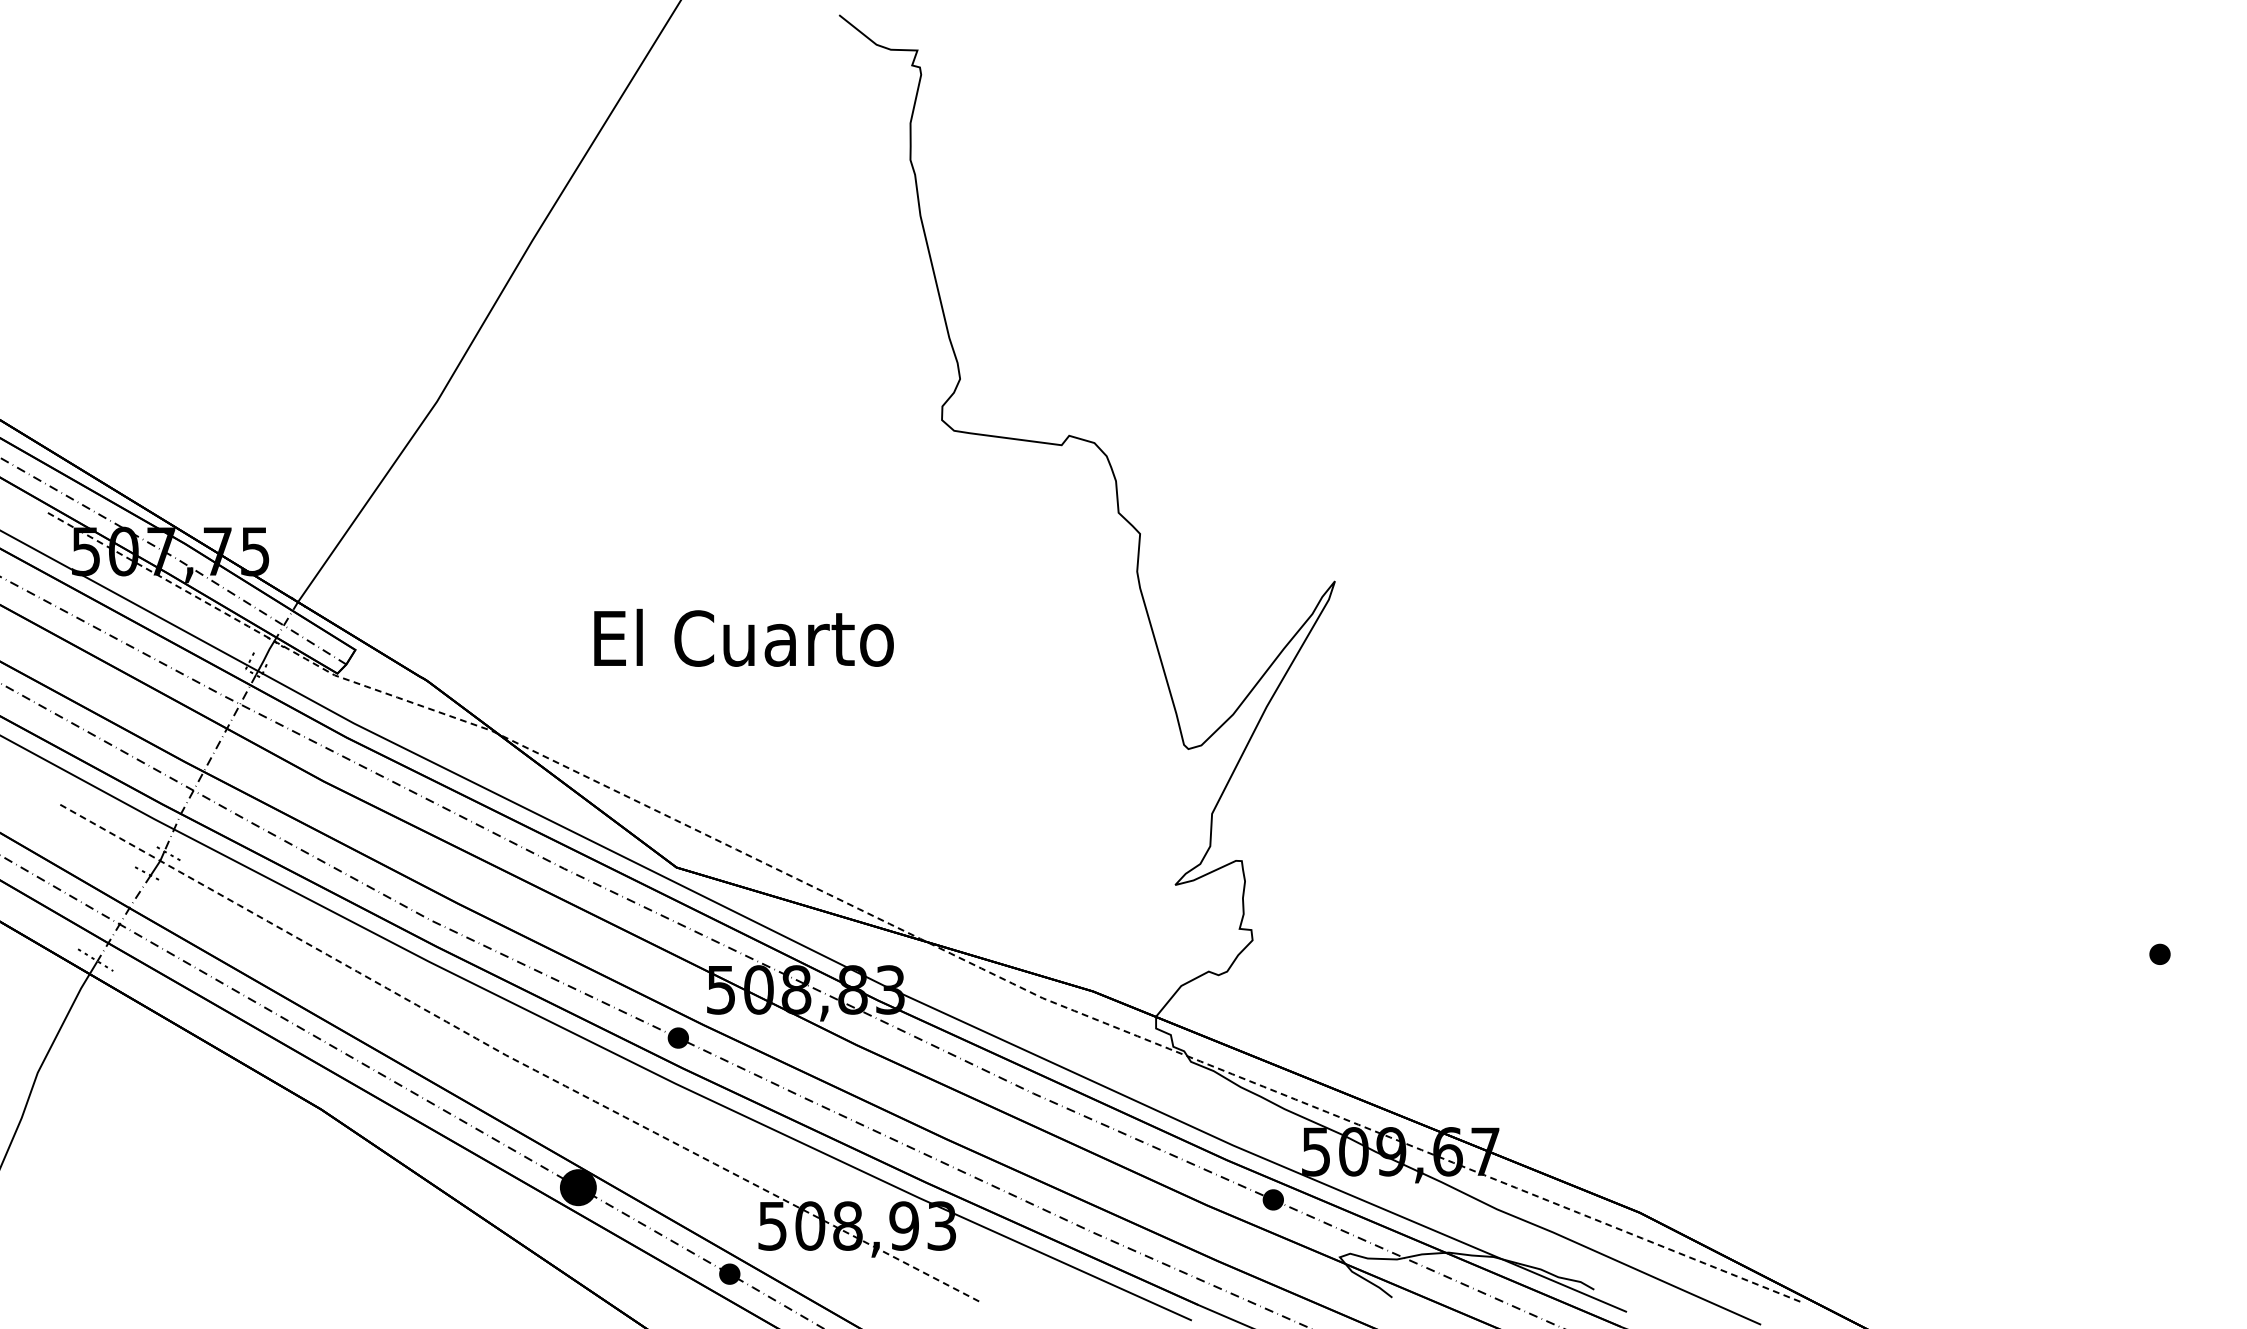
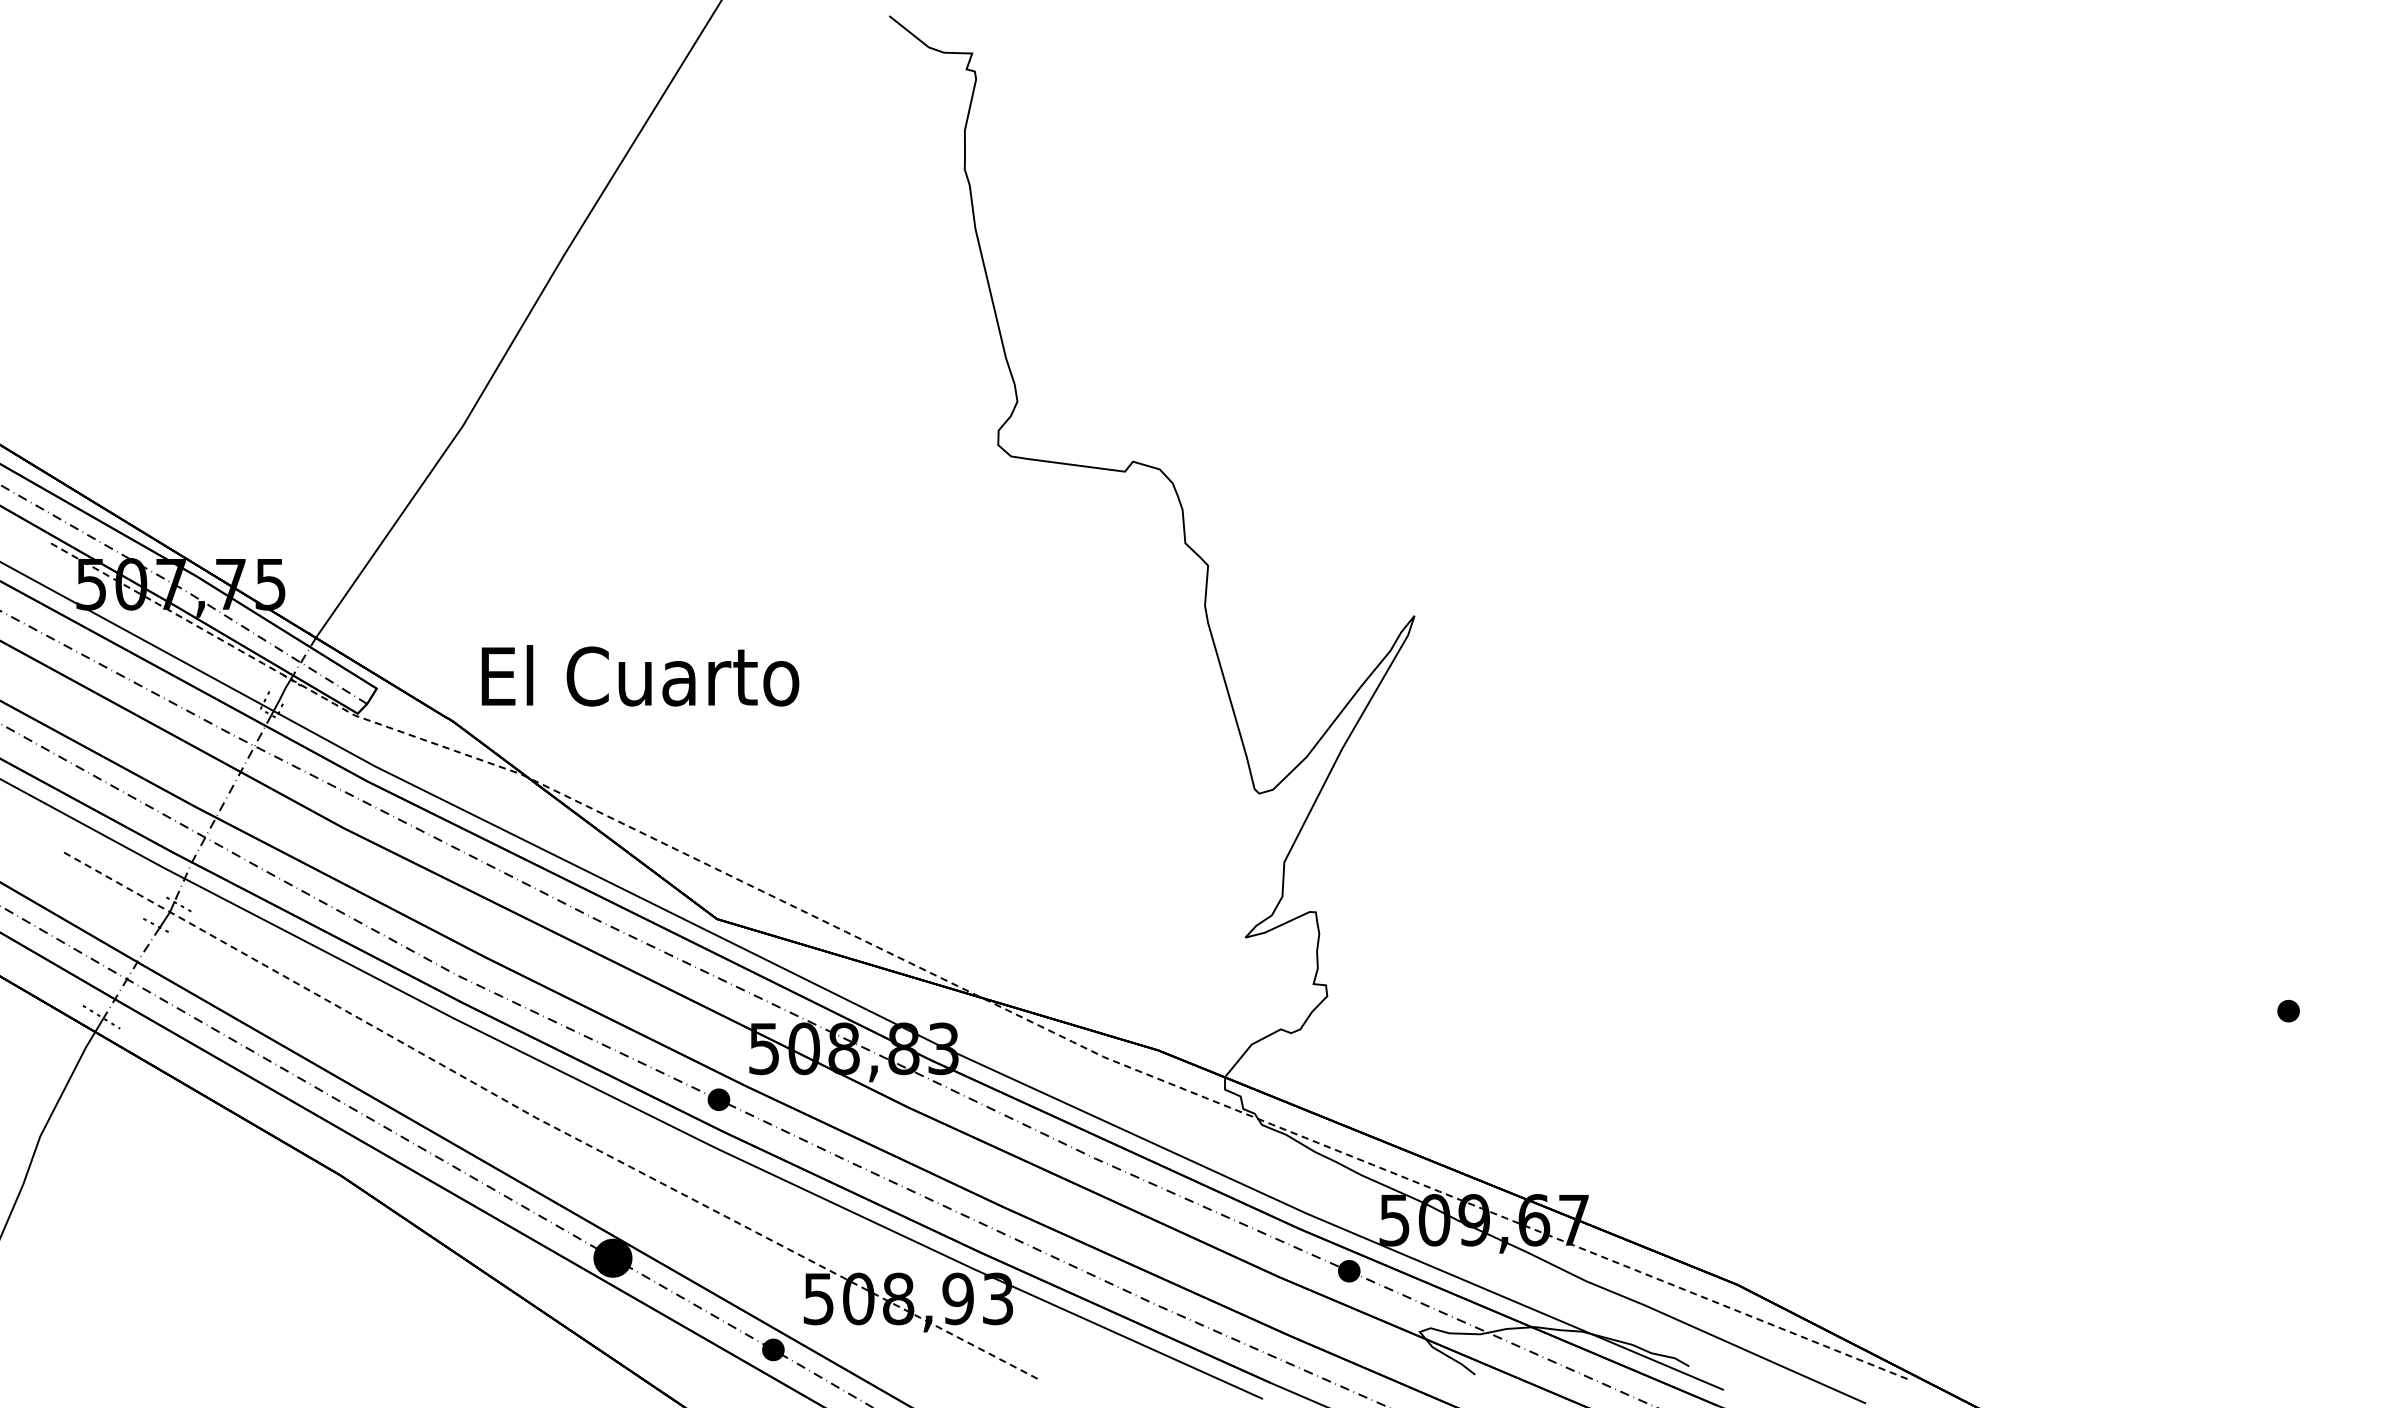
text: (744, 637) -> (640, 675), moved

